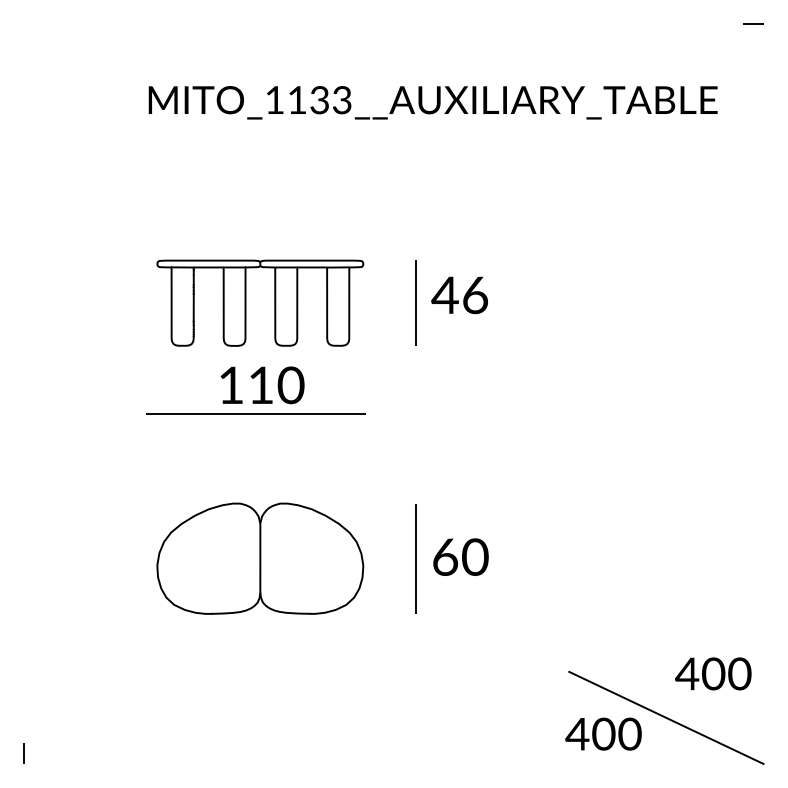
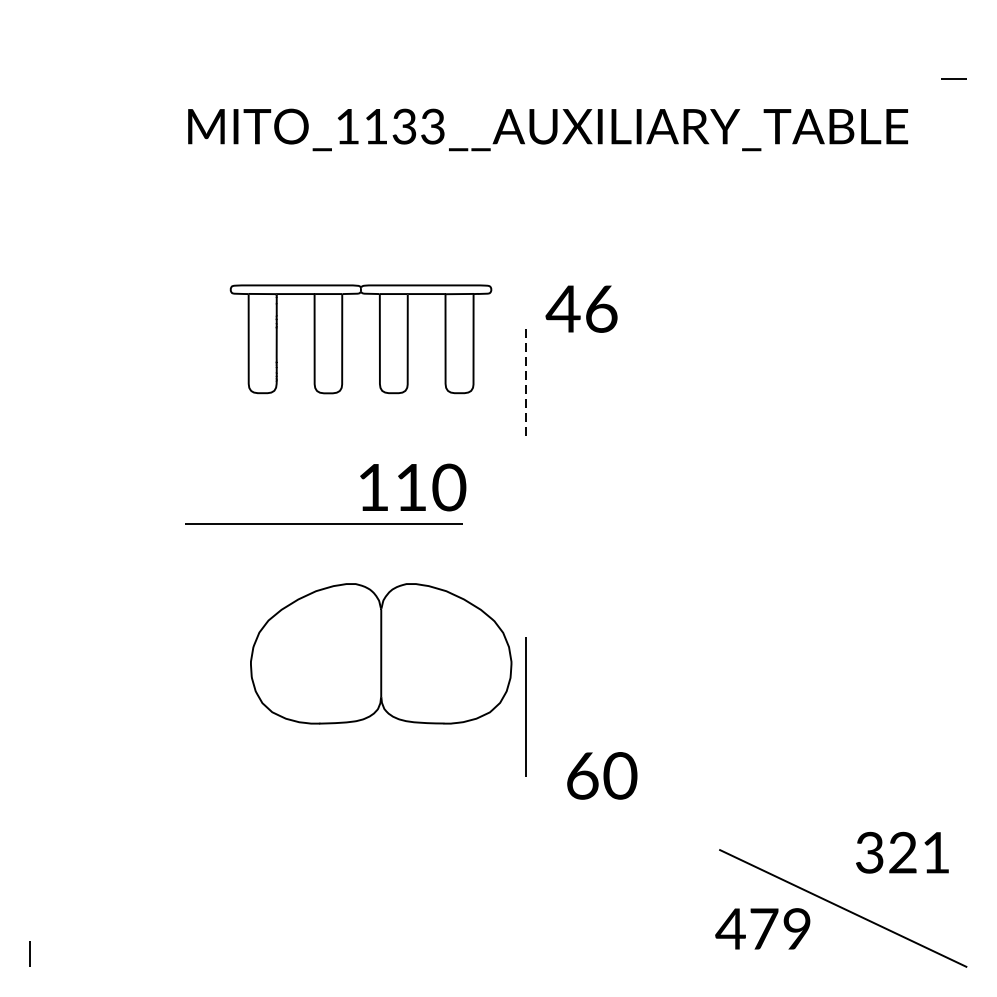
line: (753, 23) -> (953, 78), moved
text: (459, 295) -> (581, 309), moved
part: (246, 302) -> (343, 338), moved
line: (416, 303) -> (526, 383), solid -> dashed
text: (262, 385) -> (413, 487), moved
text: (460, 556) -> (601, 775), moved
part: (260, 558) -> (381, 653), moved
text: (713, 673) -> (902, 852), 400 -> 321
text: (616, 733) -> (780, 928), 400 -> 479

